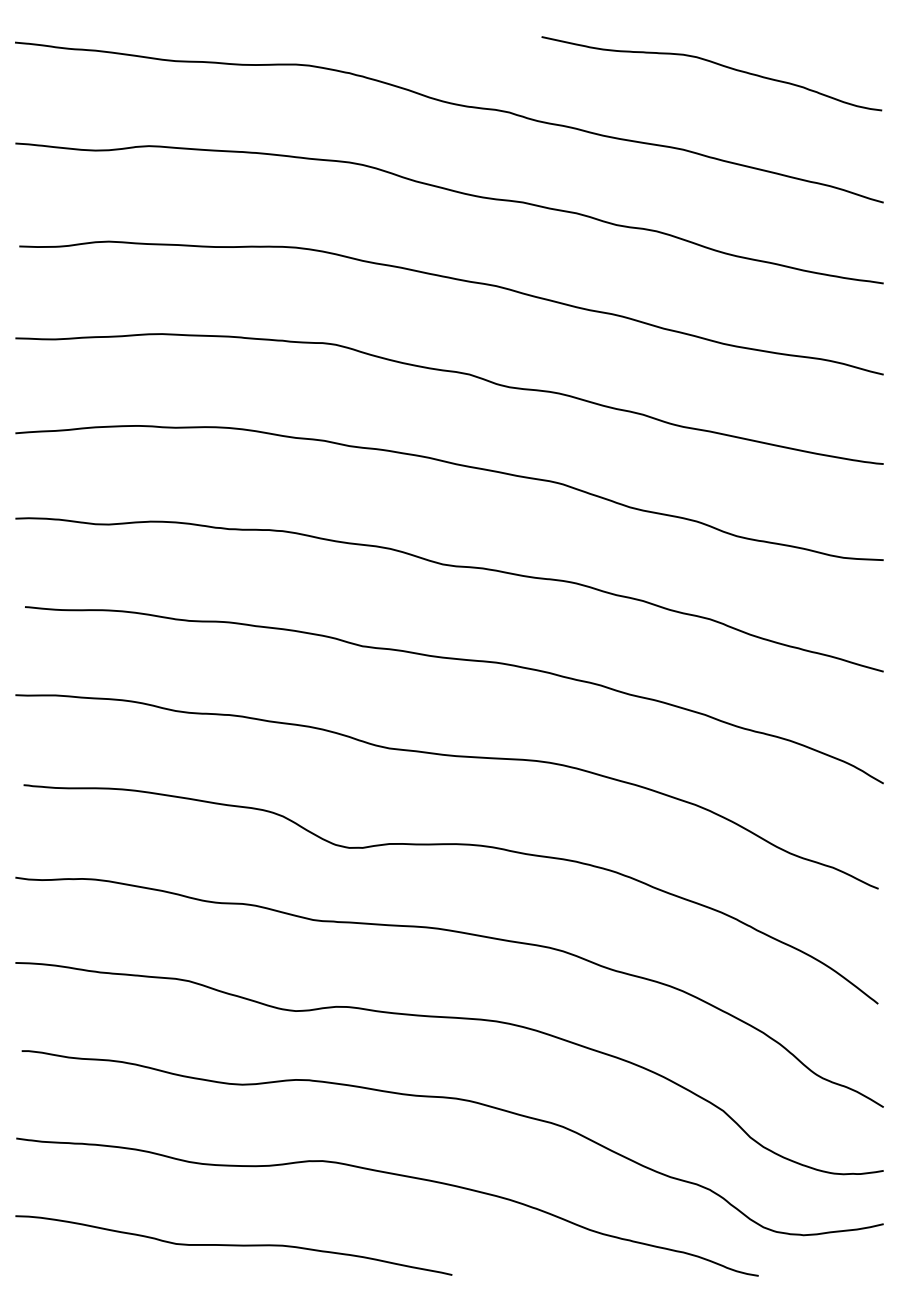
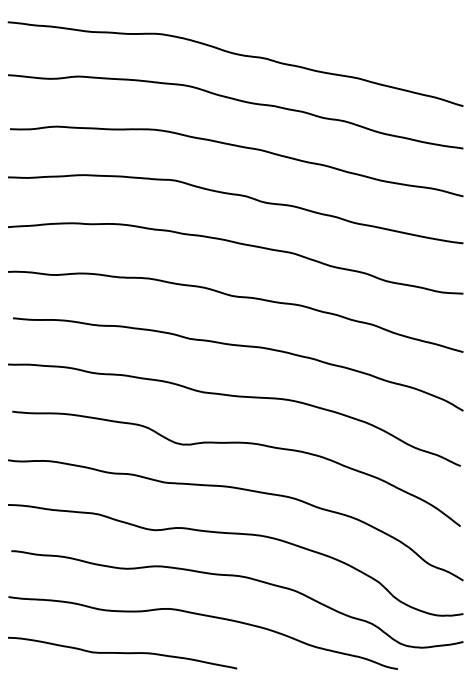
curve: (716, 65) -> (375, 34), removed

